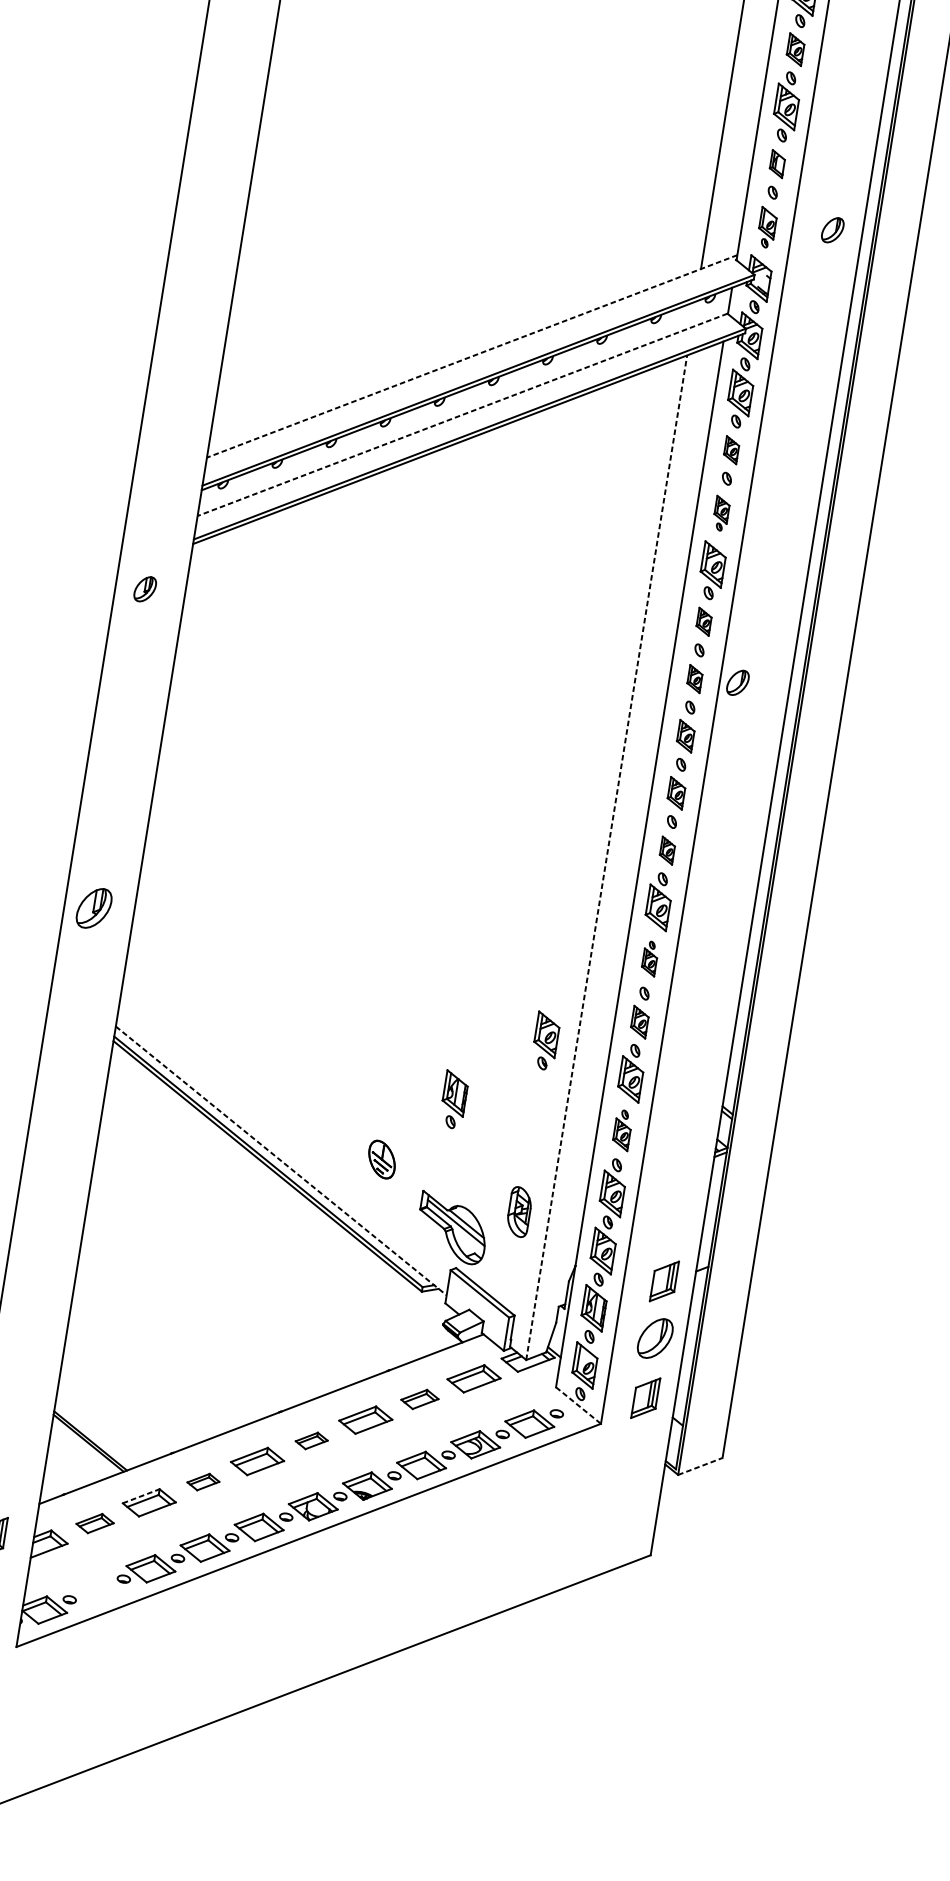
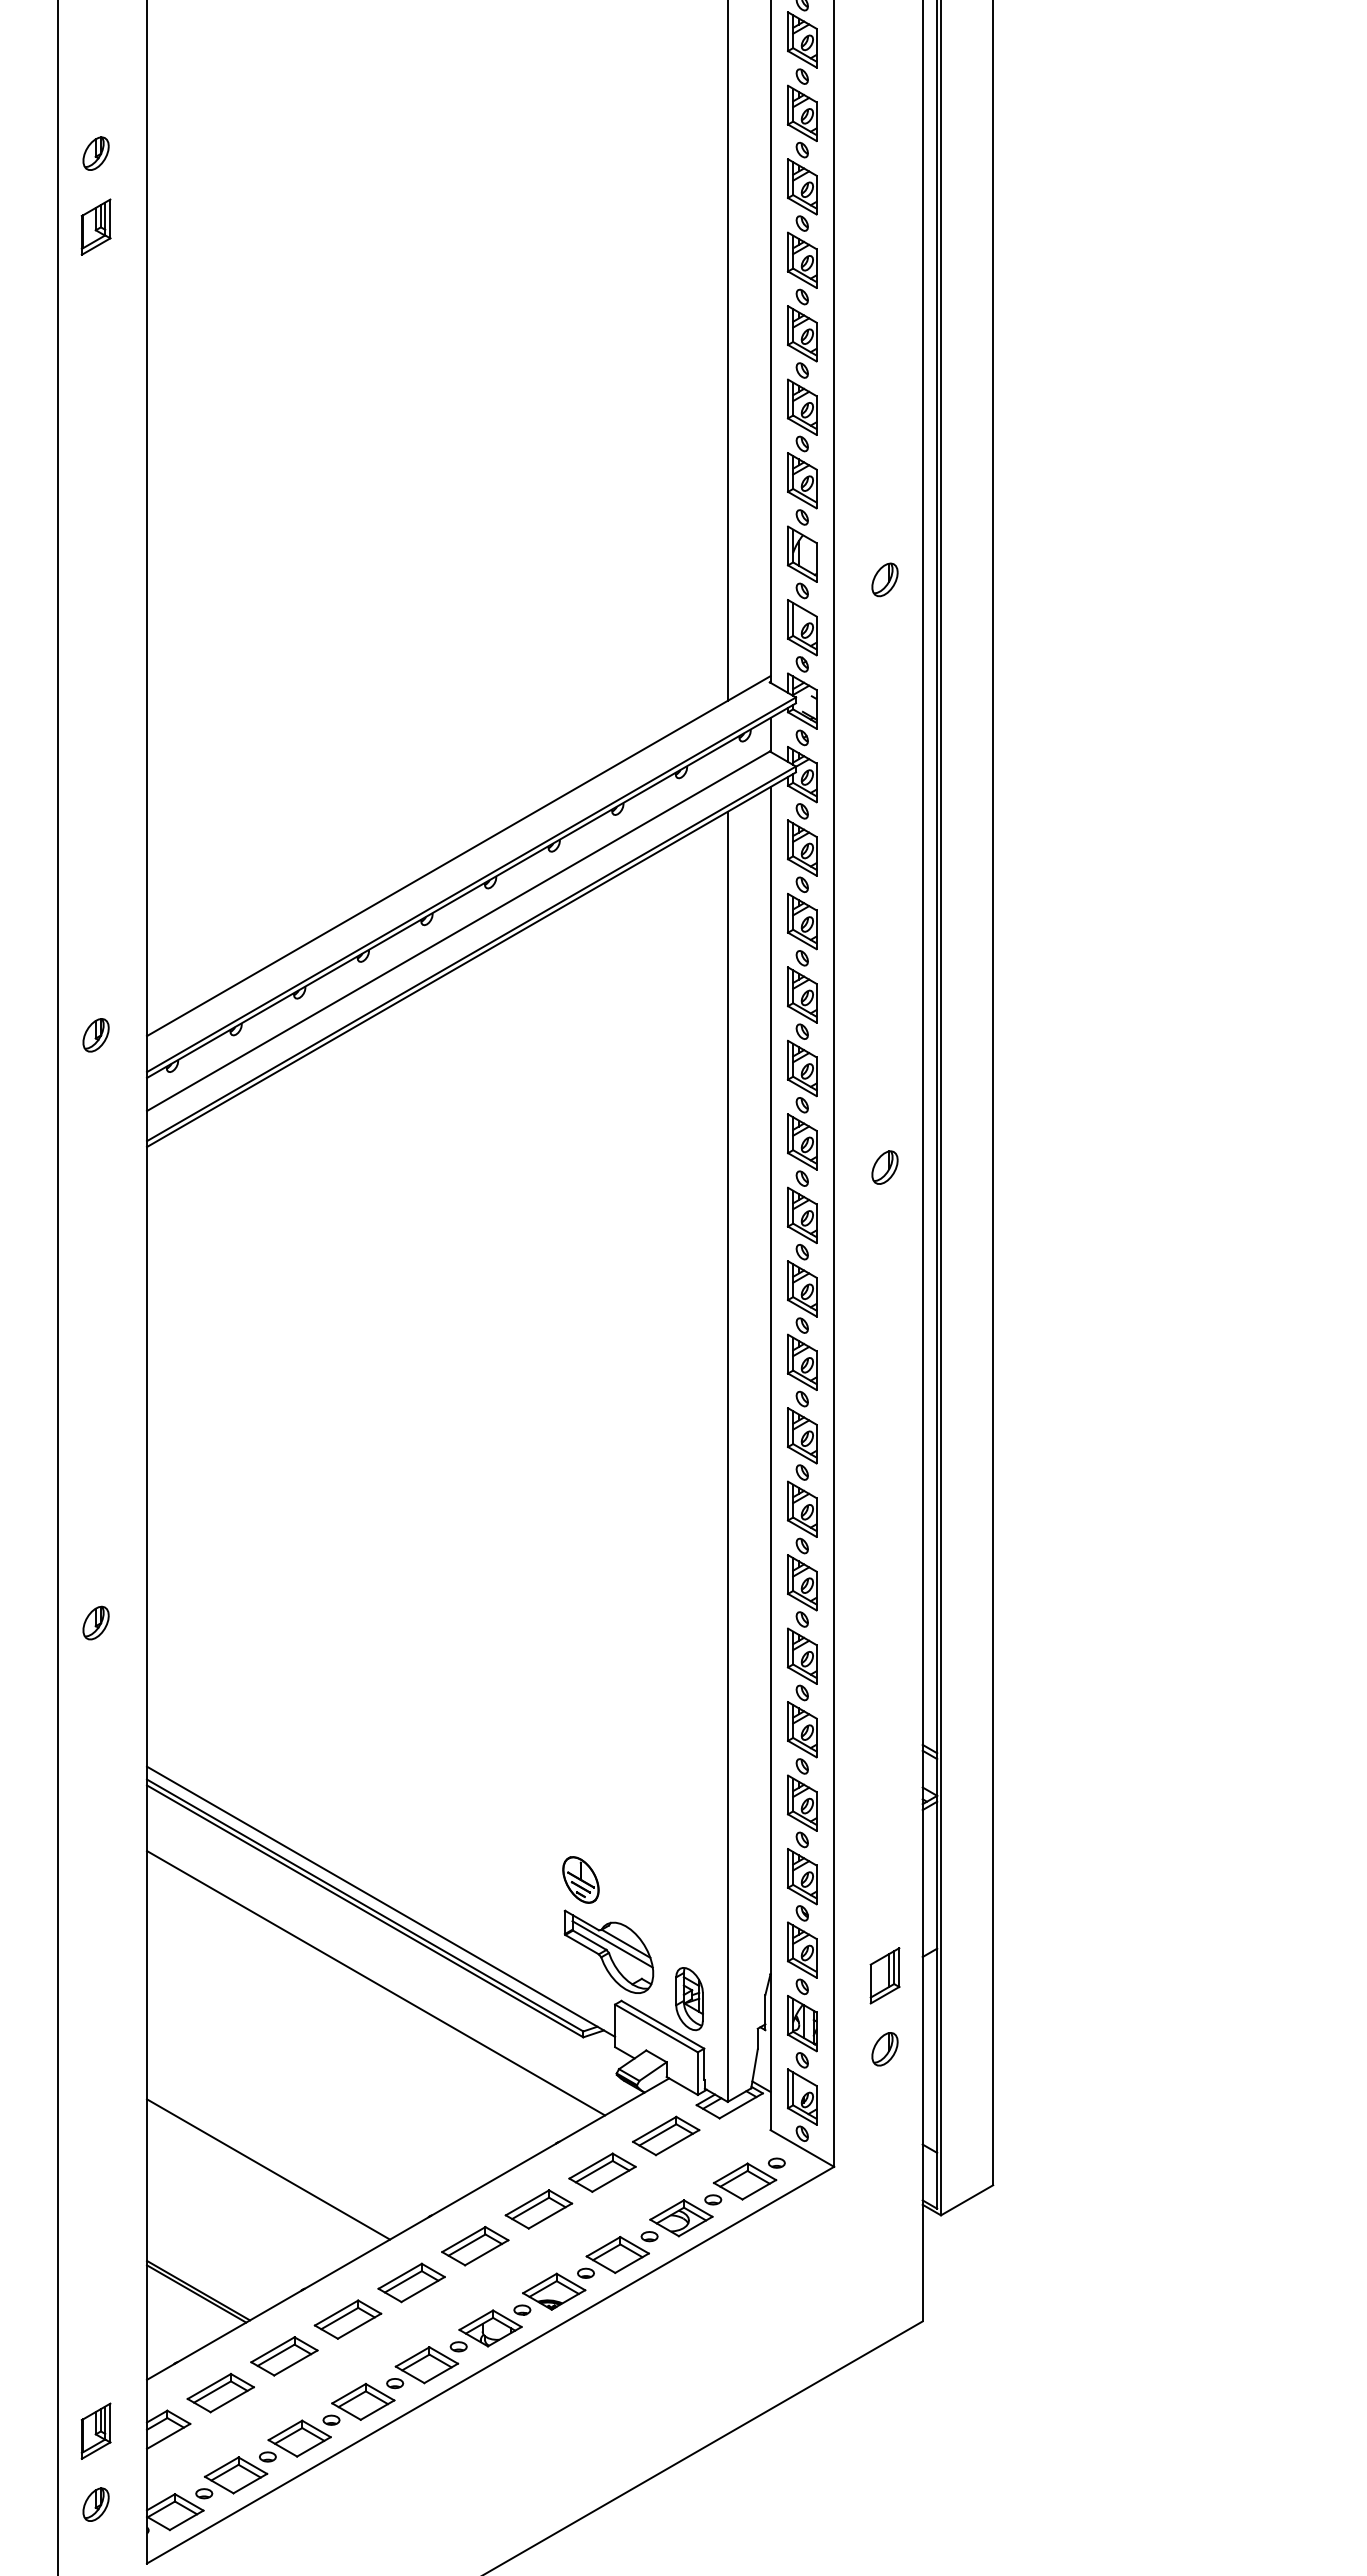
part: (795, 49) -> (801, 406), size x1.43
part: (777, 163) -> (802, 553), size x1.67
part: (767, 227) -> (802, 635), size x1.43
part: (832, 229) -> (884, 579), moved
line: (471, 356) -> (458, 856), dashed -> solid
line: (462, 415) -> (458, 931), dashed -> solid
part: (731, 450) -> (802, 921), size x1.67
part: (721, 513) -> (802, 1002), size x1.67
part: (144, 589) -> (95, 1035), moved
part: (704, 621) -> (802, 1141), size x1.67
part: (695, 679) -> (802, 1215), size x1.67
part: (737, 682) -> (884, 1167), moved
part: (685, 735) -> (802, 1288), size x1.43
part: (676, 792) -> (801, 1361), size x1.43
part: (667, 850) -> (802, 1435), size x1.67
line: (606, 857) -> (727, 1456), dashed -> solid
part: (93, 907) -> (95, 1622), size x0.62
part: (650, 958) -> (802, 1574), size x1.67
part: (639, 1021) -> (801, 1655), size x1.43
part: (546, 1040) -> (688, 1698), removed
part: (454, 1099) -> (585, 1790), removed
part: (622, 1129) -> (802, 1794), size x1.43
part: (381, 1159) -> (580, 1879), moved
line: (281, 1161) -> (381, 1902), dashed -> solid
part: (519, 1212) -> (689, 1999), moved
line: (267, 1223) -> (376, 1983), added
part: (654, 1338) -> (884, 2049), size x0.62
line: (160, 1355) -> (268, 2169), added
part: (645, 1397) -> (884, 2125), removed
part: (419, 1399) -> (602, 2172), size x1.43
line: (578, 1405) -> (802, 2148), dashed -> solid
part: (311, 1441) -> (475, 2246), size x1.67
line: (700, 1466) -> (967, 2200), dashed -> solid
part: (203, 1482) -> (347, 2319), size x1.67
line: (140, 1496) -> (272, 2349), dashed -> solid
part: (94, 1523) -> (220, 2393), size x1.43
part: (97, 1589) -> (236, 2475), added

